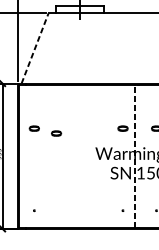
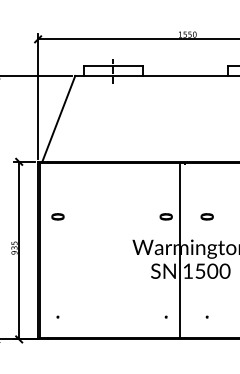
line: (34, 48) -> (58, 118), dashed -> solid
part: (56, 133) -> (84, 222), removed
line: (134, 156) -> (180, 250), dashed -> solid

